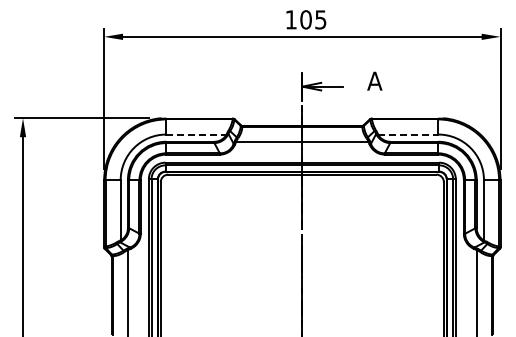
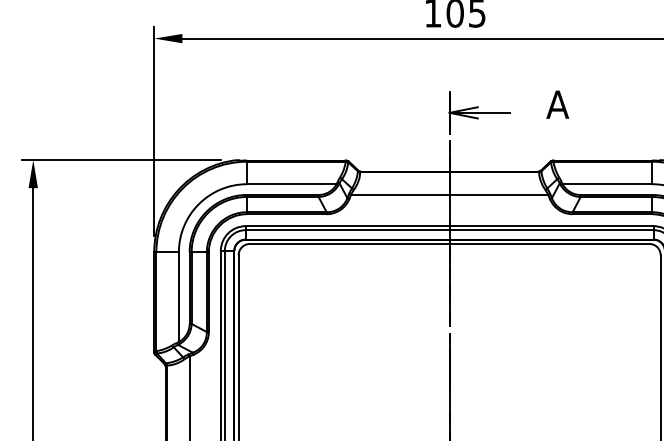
line: (196, 134) -> (291, 184), dashed -> solid
line: (408, 134) -> (607, 184), dashed -> solid

